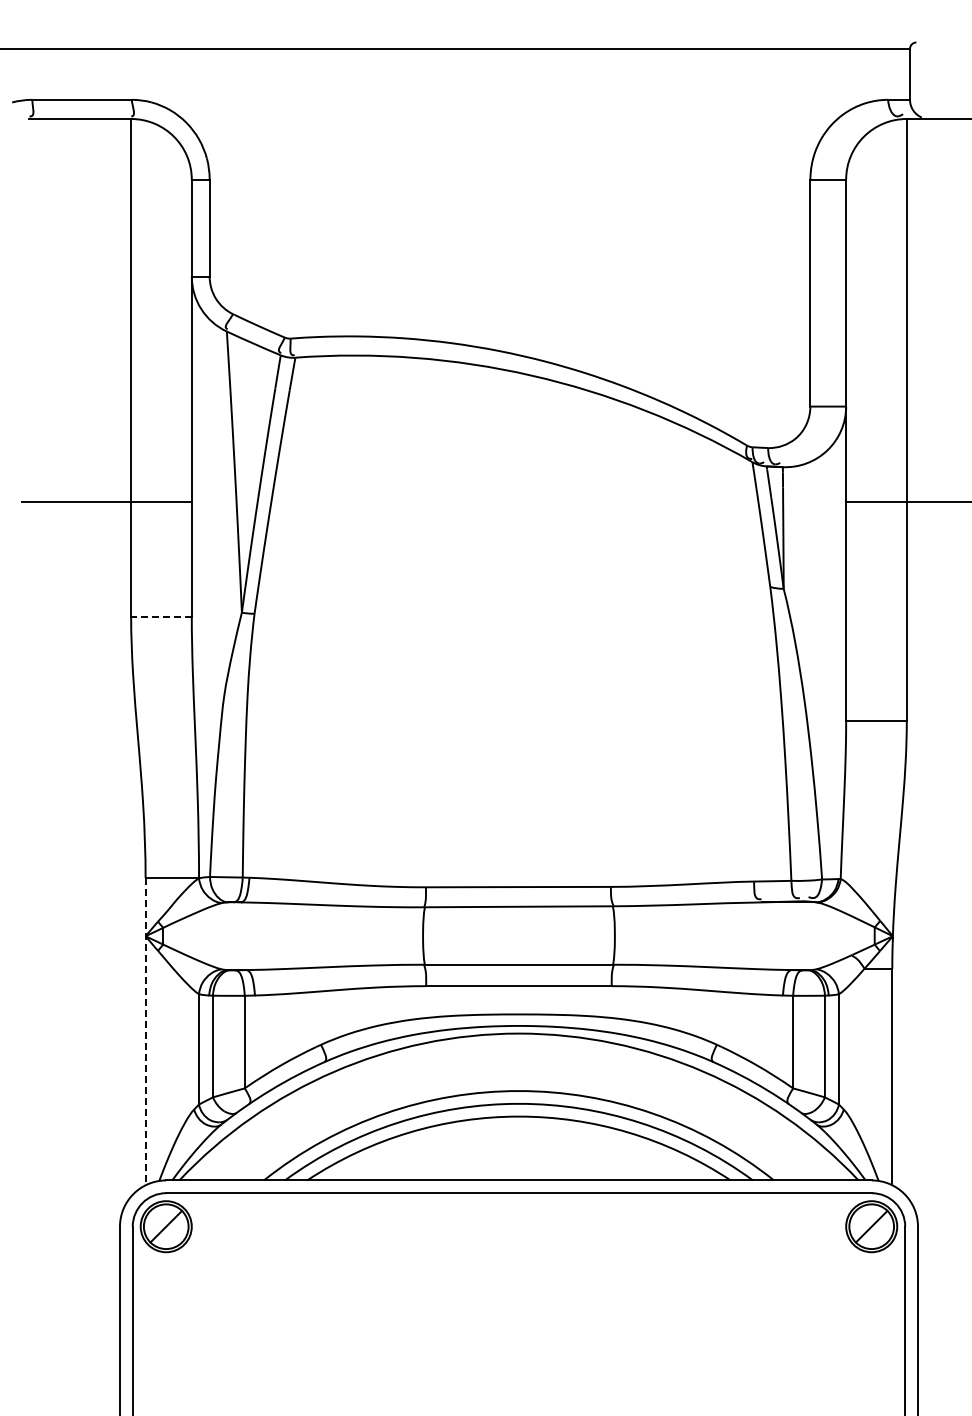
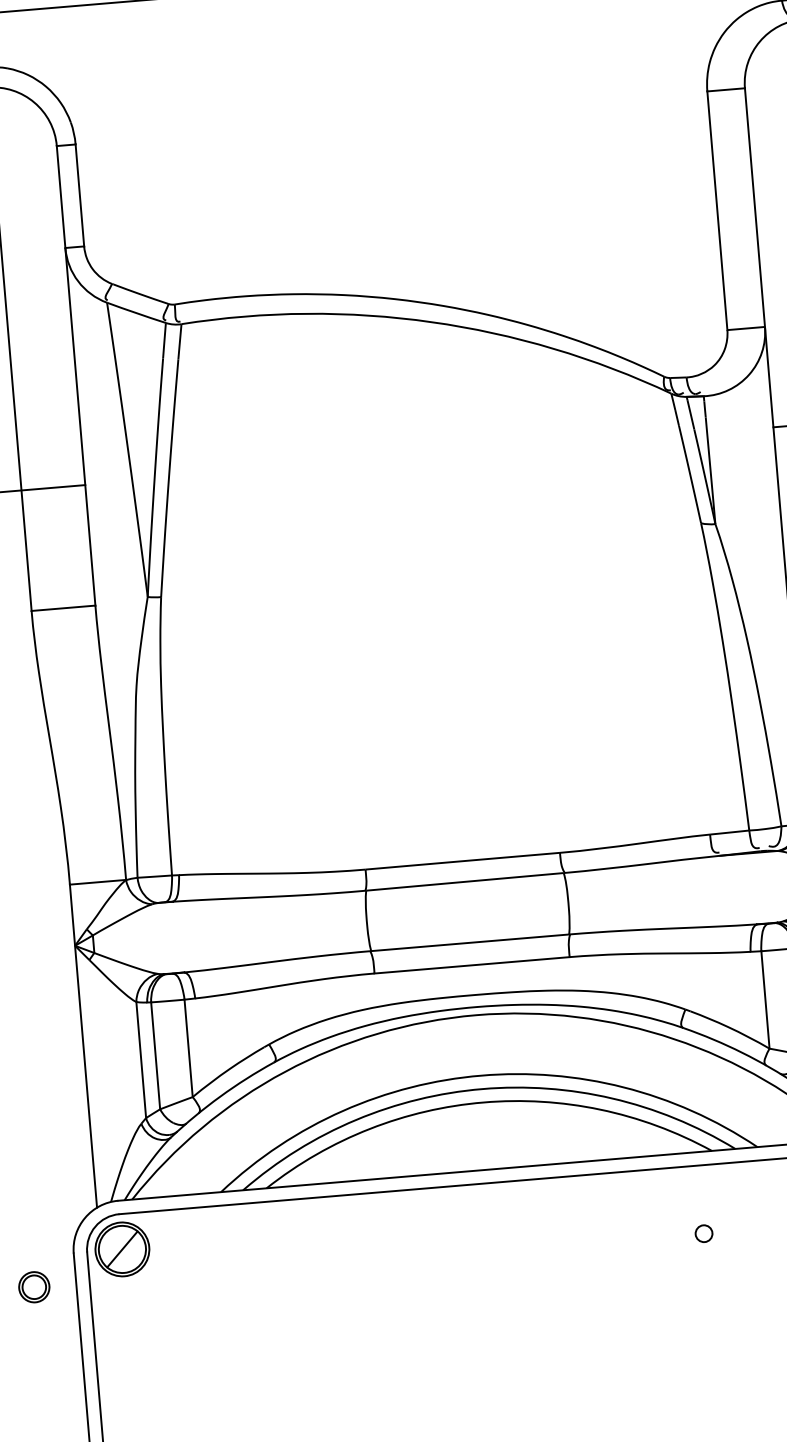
line: (160, 616) -> (62, 608), dashed -> solid
line: (145, 1031) -> (83, 1045), dashed -> solid
part: (79, 1255) -> (33, 1287), added
circle: (716, 1257) -> (703, 1233), added

